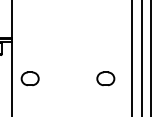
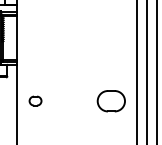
part: (30, 78) -> (35, 100), size x0.7
part: (105, 78) -> (110, 100), size x1.6

